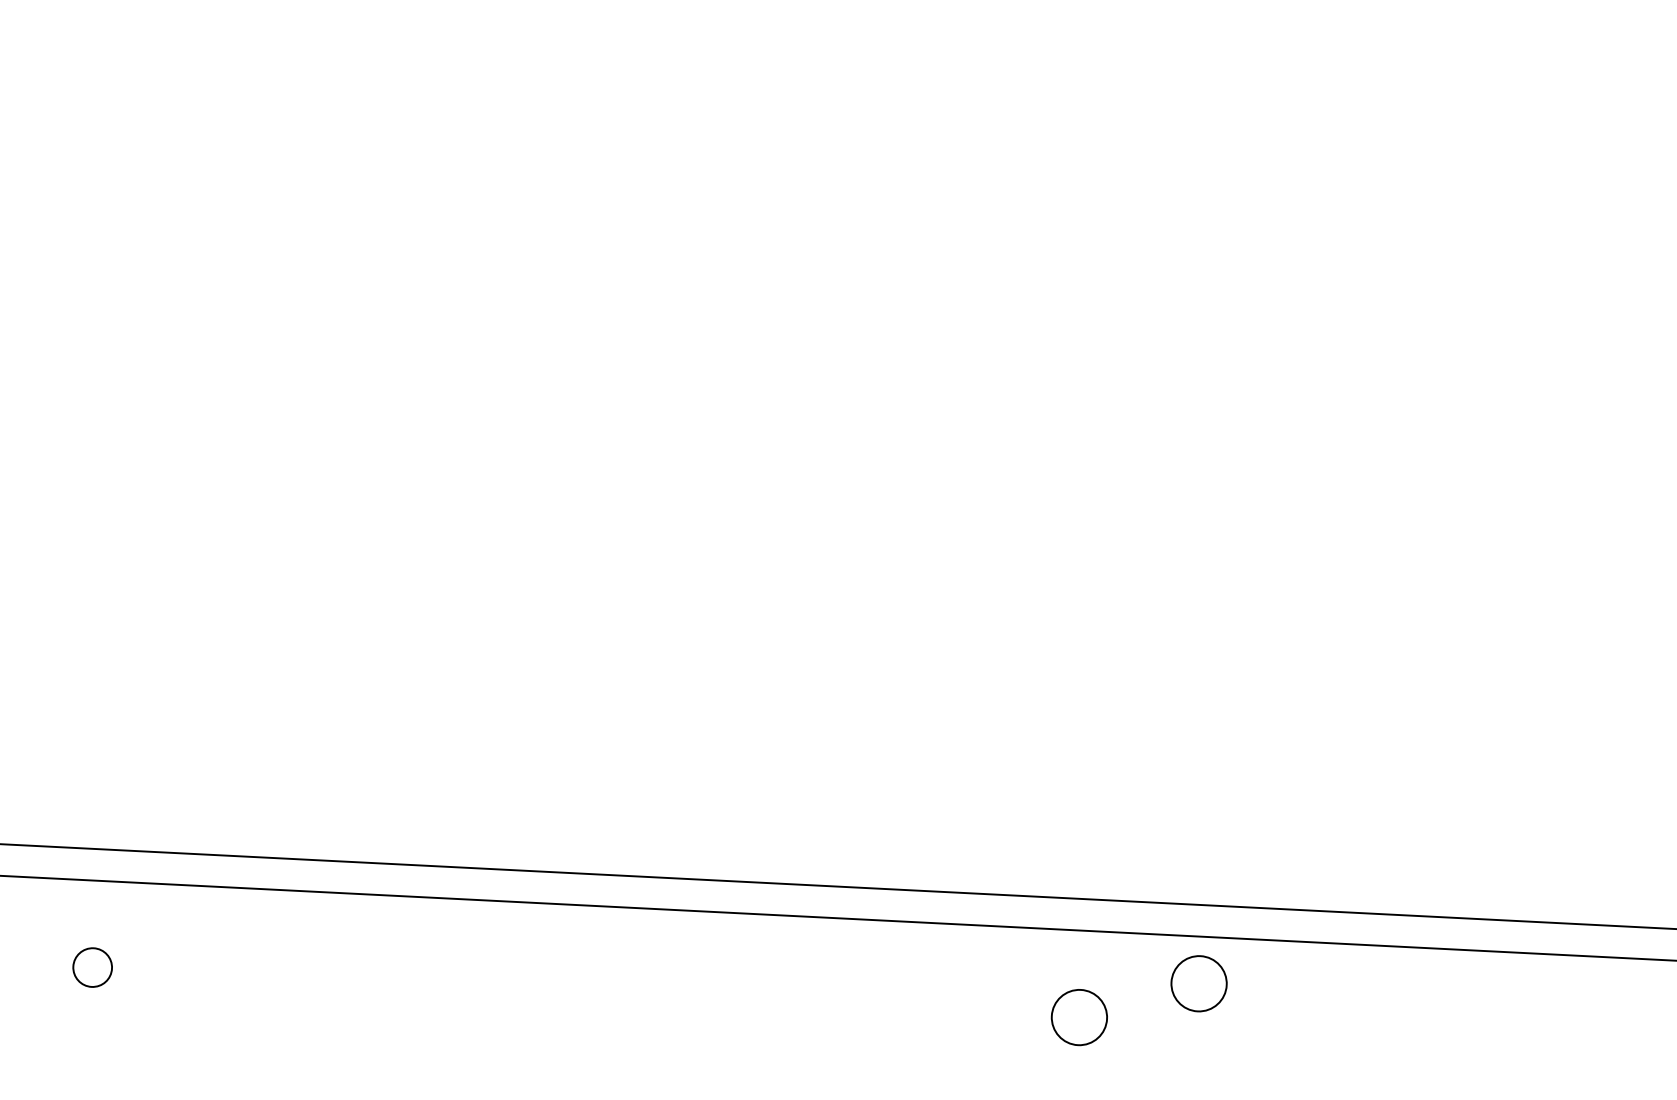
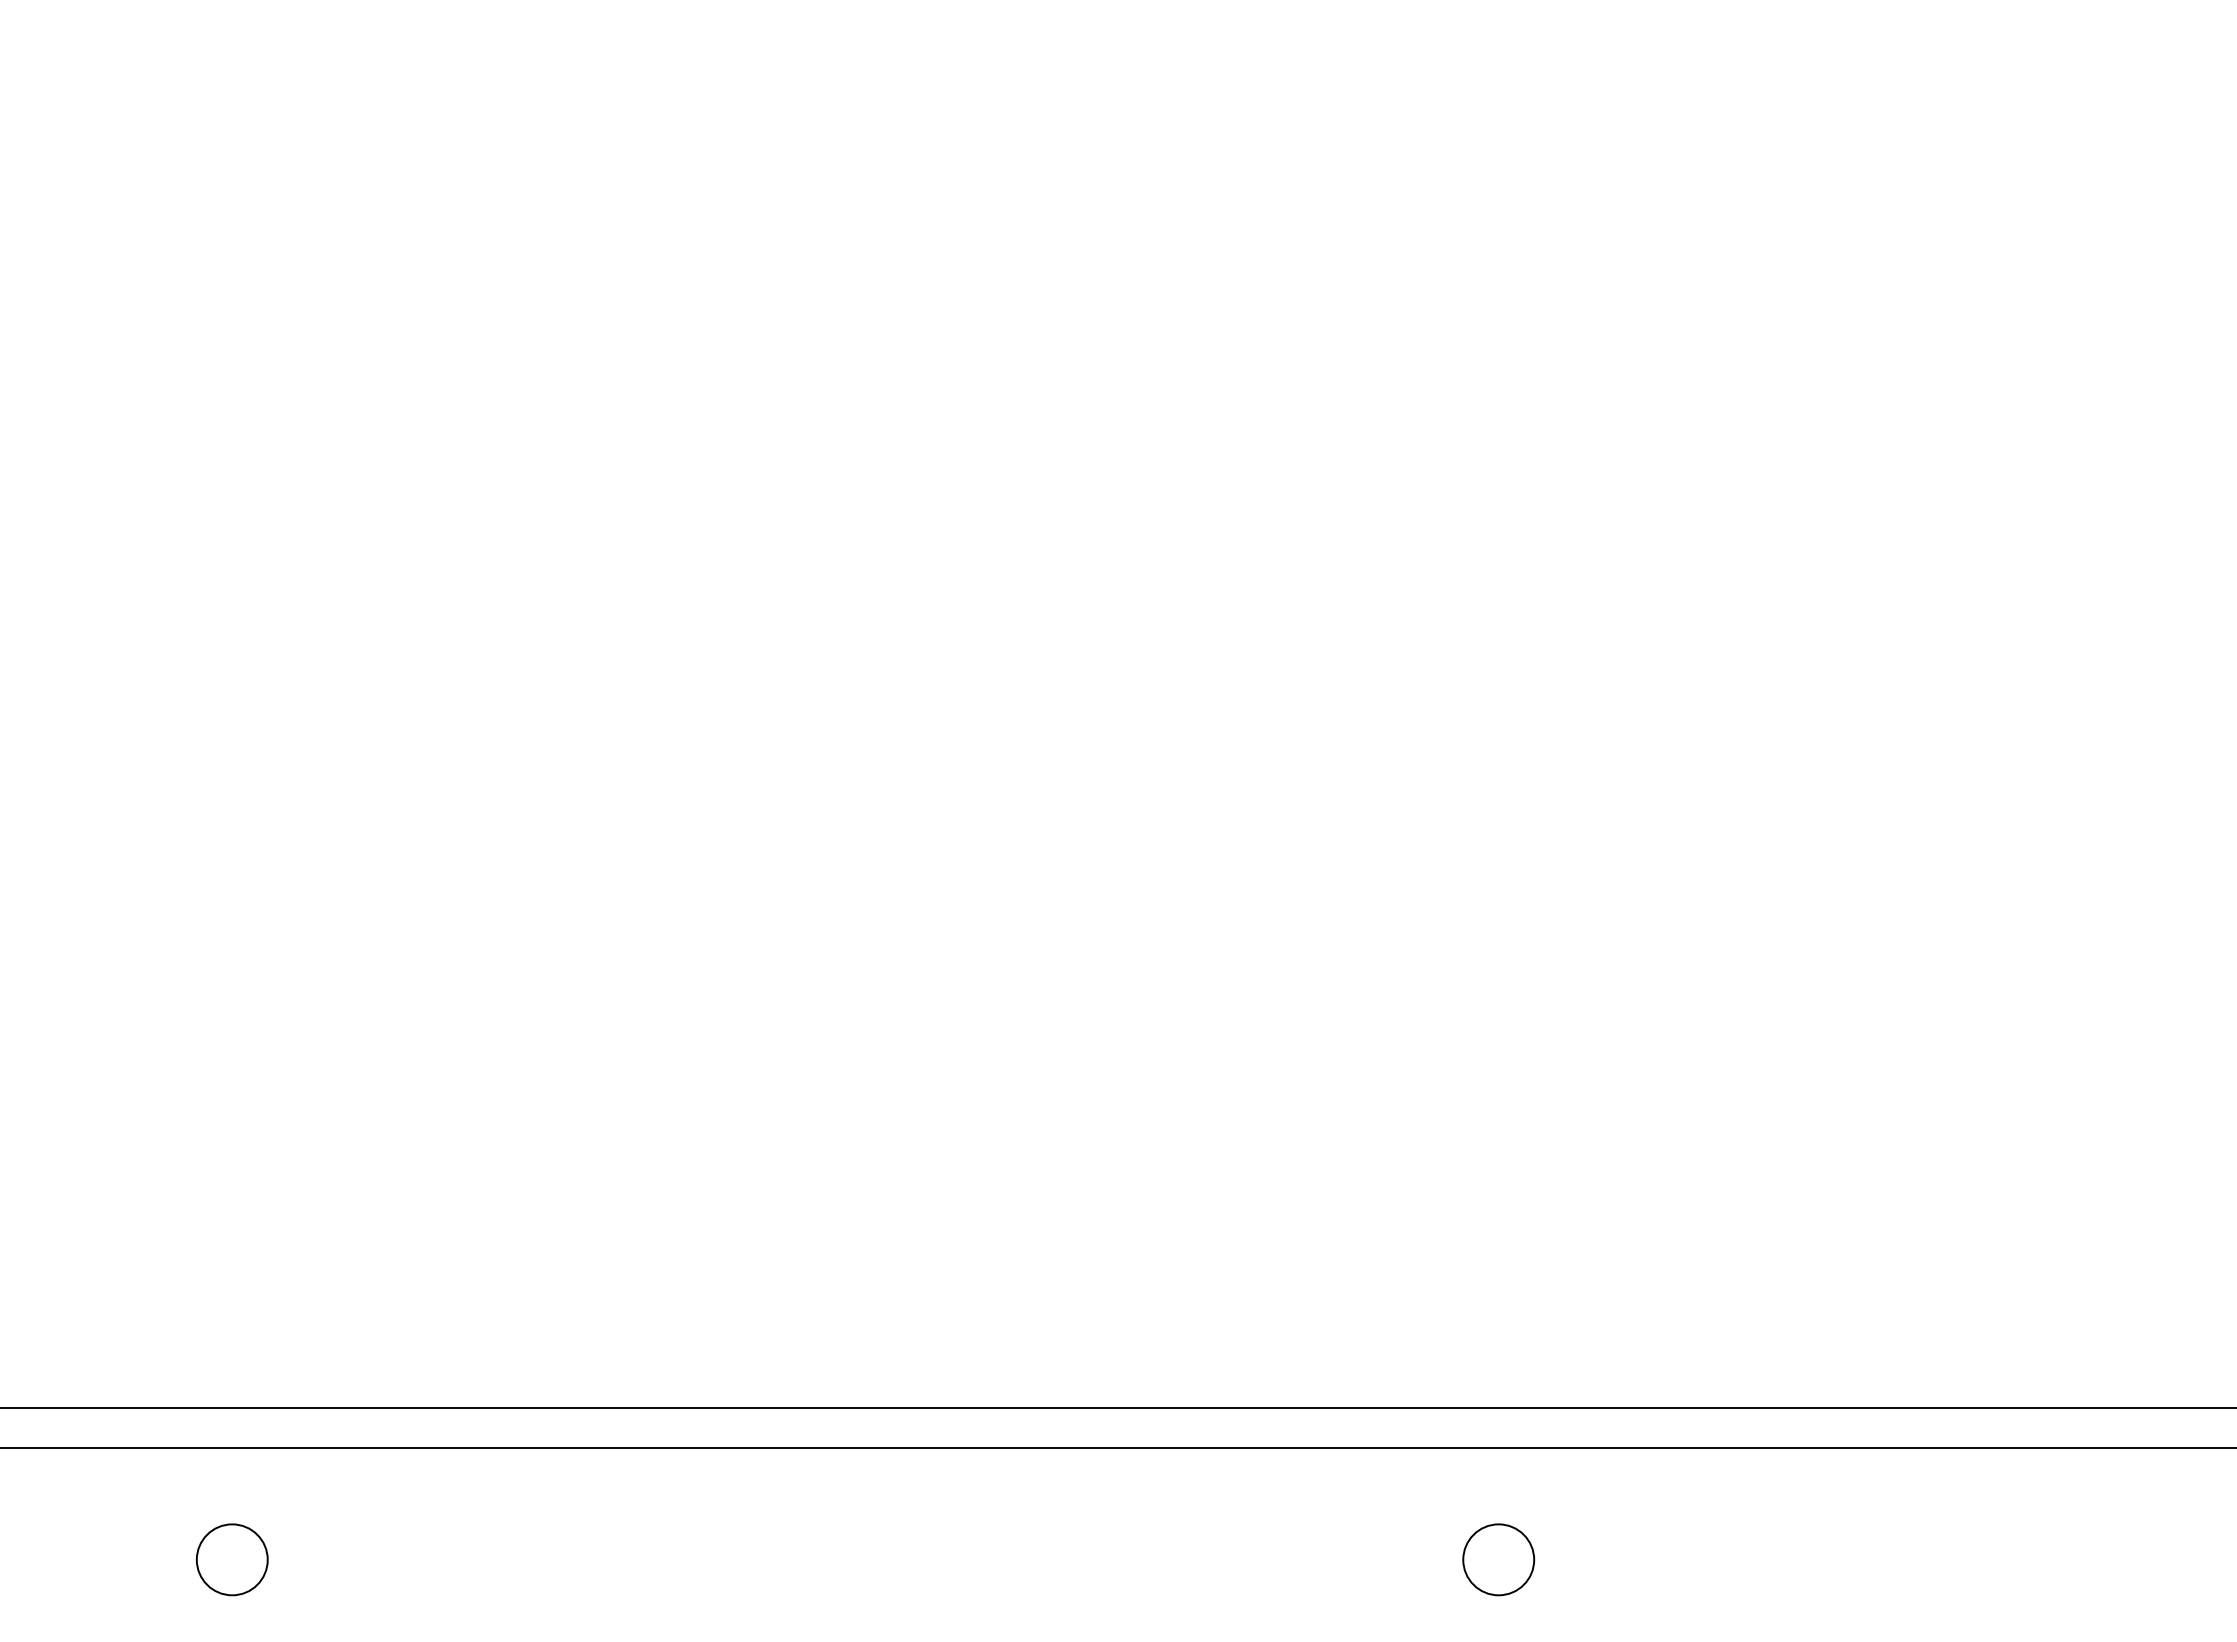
circle: (92, 967) -> (231, 1559), size x1.43
circle: (1198, 983) -> (1649, 1508), removed

